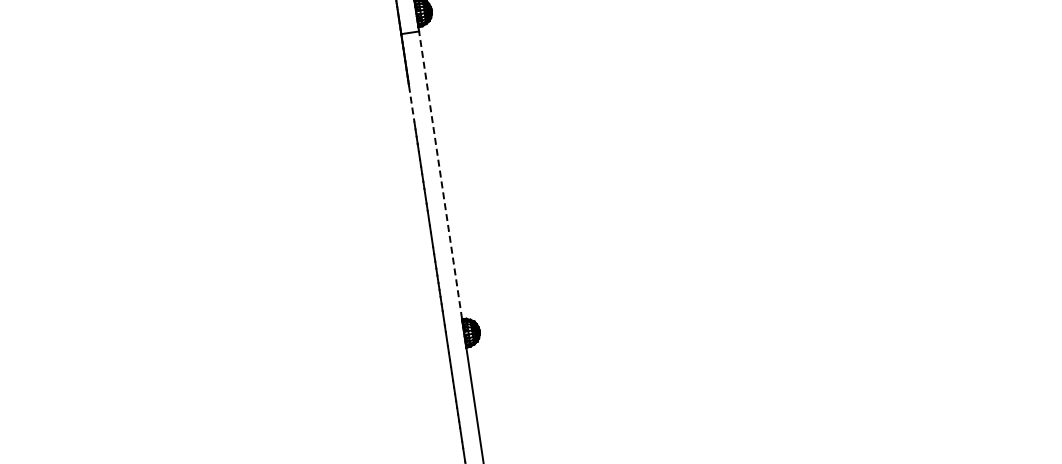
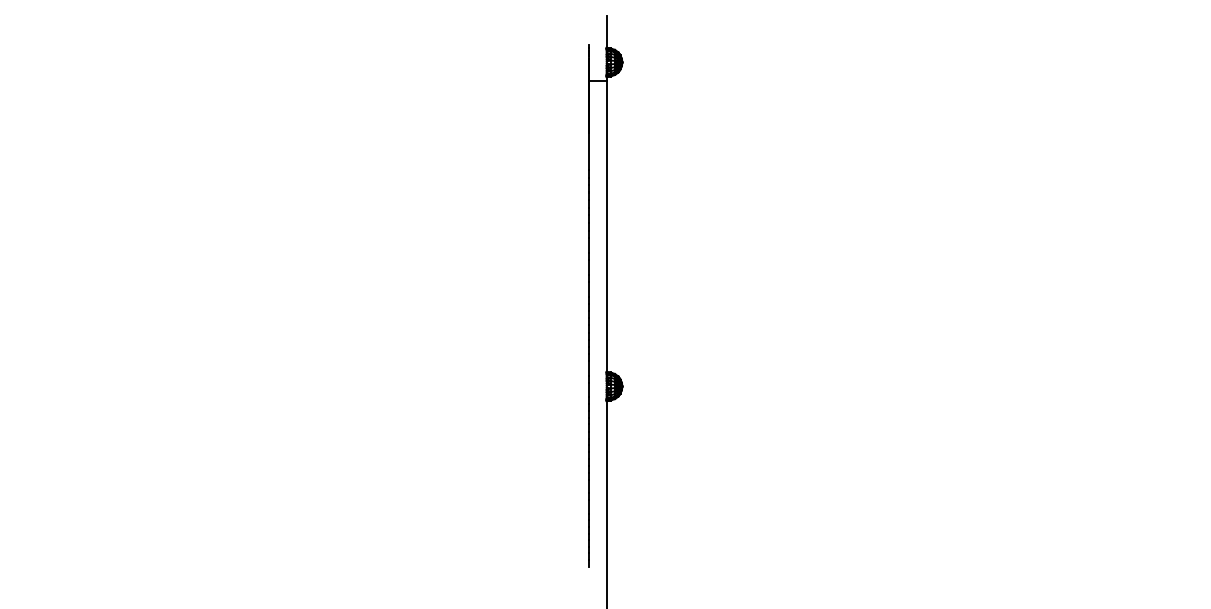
line: (411, 104) -> (588, 152), dashed -> solid
line: (440, 175) -> (606, 226), dashed -> solid

